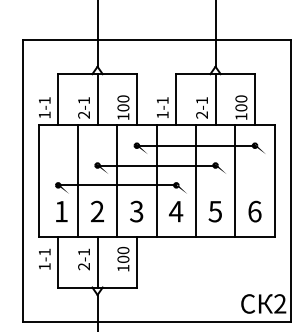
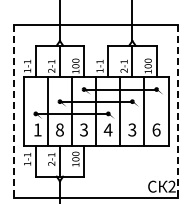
line: (21, 181) -> (13, 111), solid -> dashed
line: (290, 181) -> (178, 111), solid -> dashed
text: (96, 210) -> (59, 129), 2 -> 8
text: (215, 210) -> (132, 129), 5 -> 3

